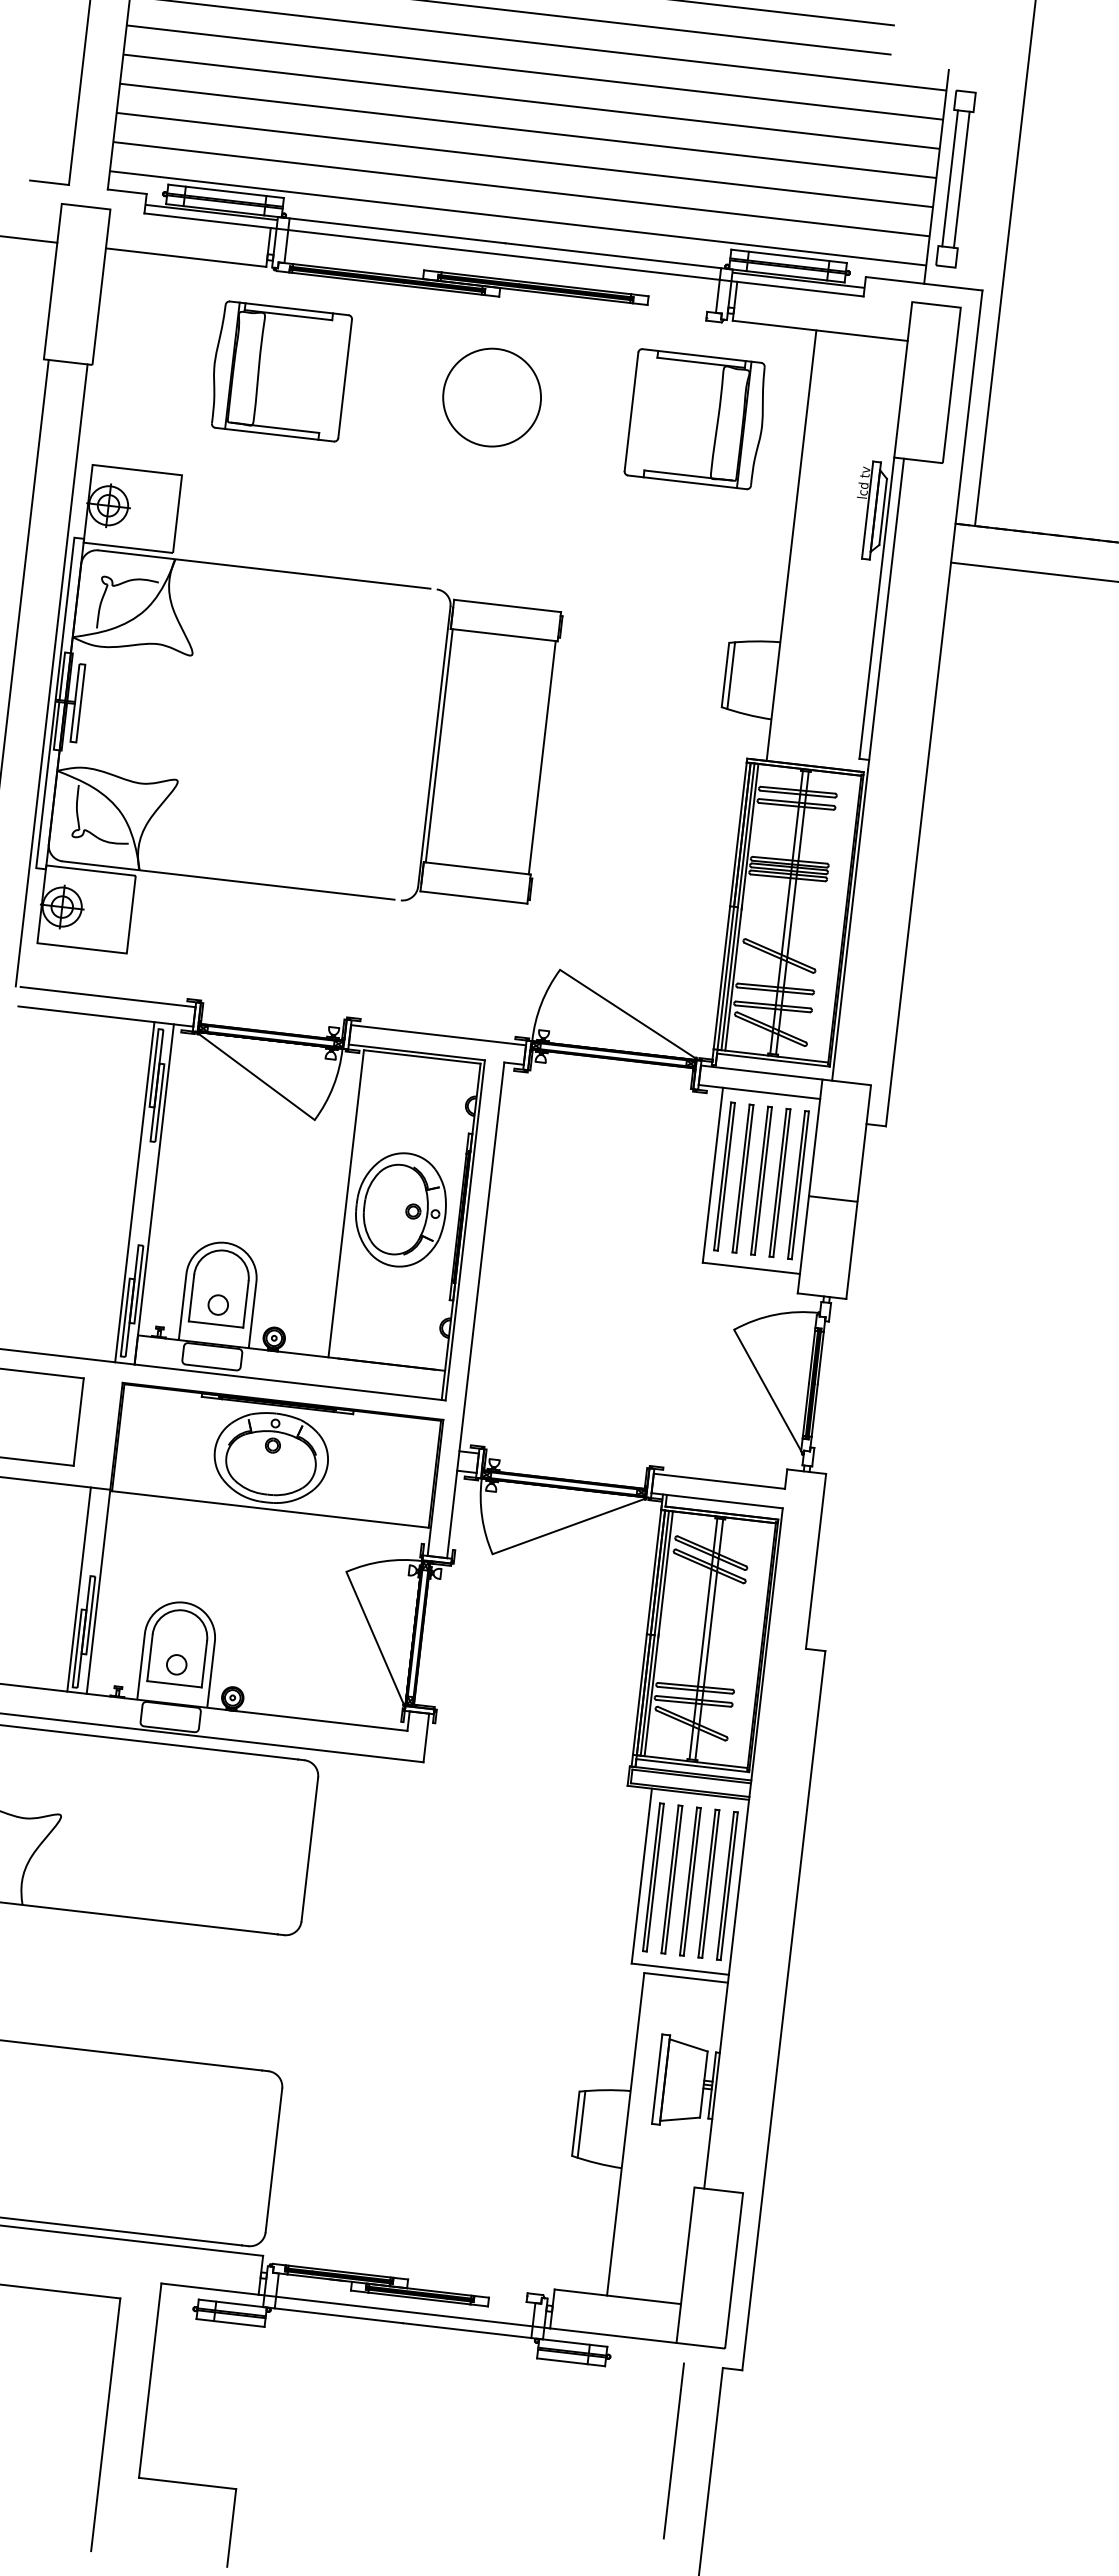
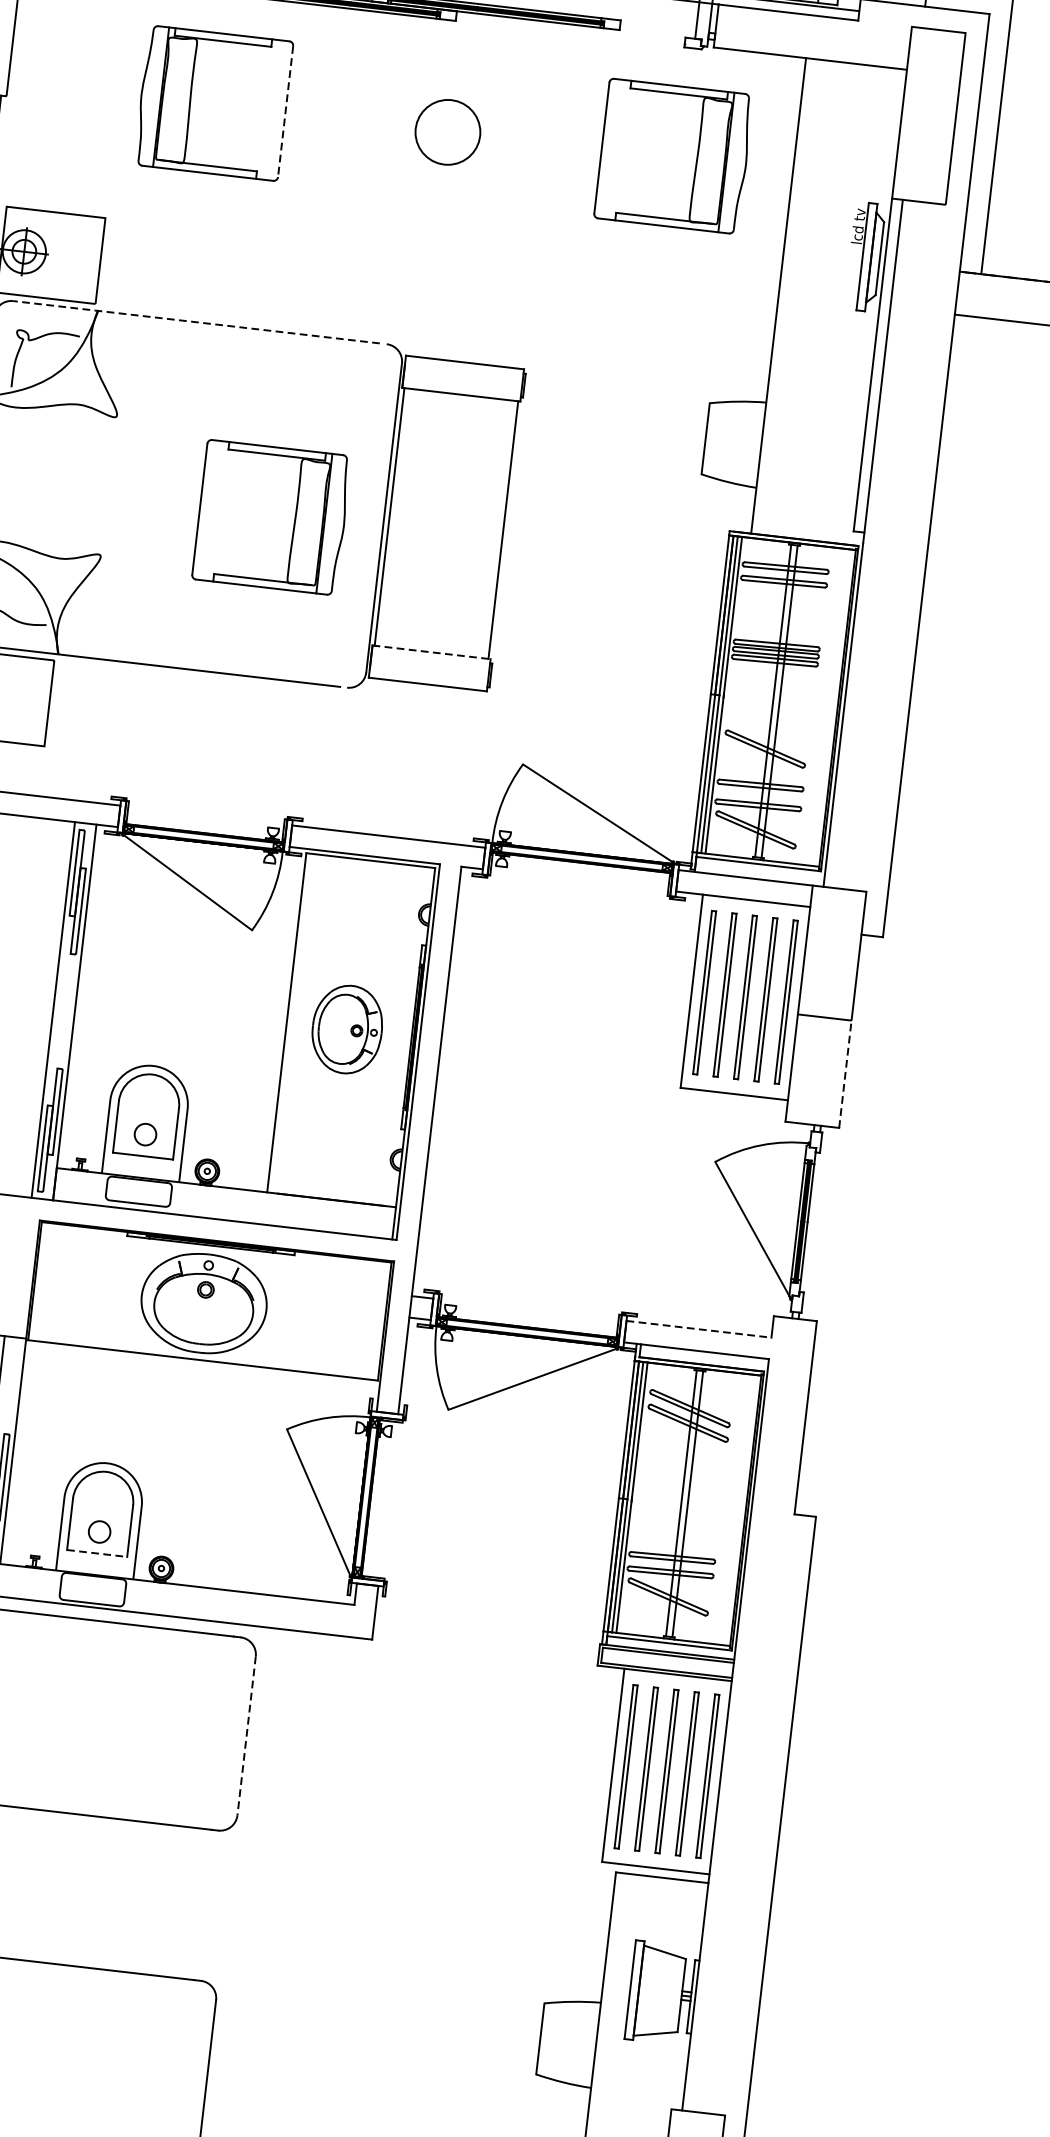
line: (345, 378) -> (286, 111), solid -> dashed
circle: (492, 397) -> (448, 132), size x0.6
line: (263, 569) -> (195, 322), solid -> dashed
line: (731, 675) -> (712, 439), removed
part: (330, 746) -> (269, 517), added
line: (477, 868) -> (431, 652), solid -> dashed
part: (400, 1209) -> (346, 1029), size x0.7
line: (851, 1250) -> (844, 1074), solid -> dashed
line: (719, 1481) -> (699, 1329), solid -> dashed
line: (175, 1684) -> (98, 1553), solid -> dashed
line: (309, 1849) -> (246, 1735), solid -> dashed
line: (581, 2124) -> (546, 2039), removed

